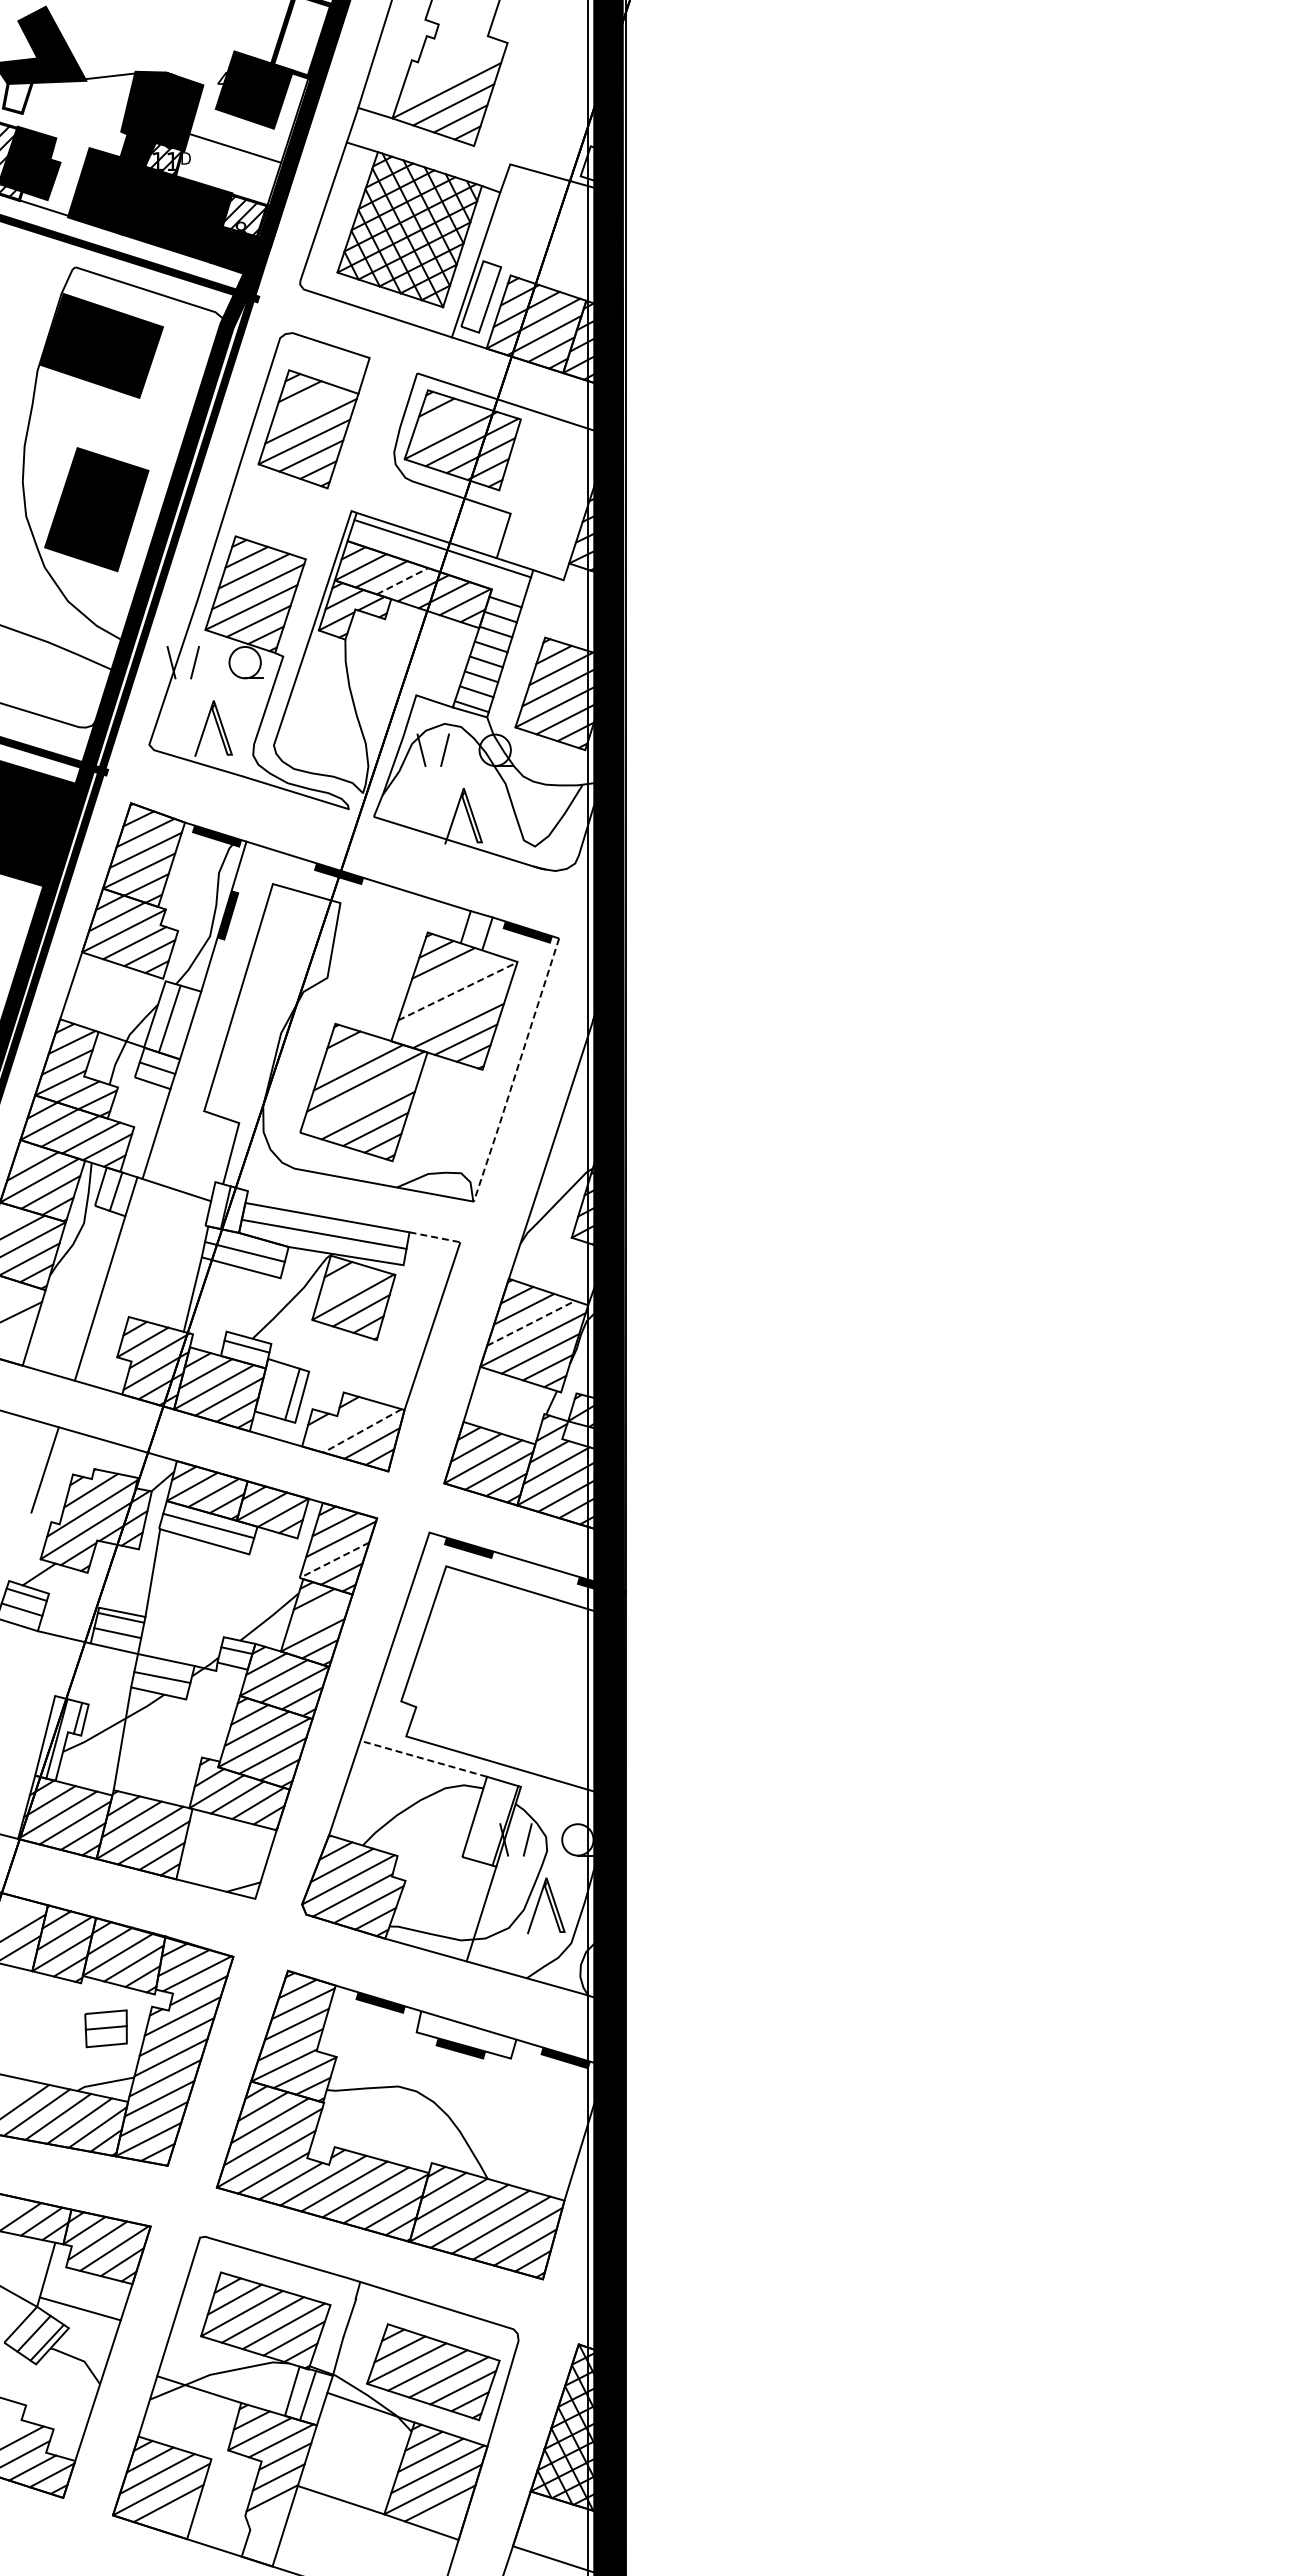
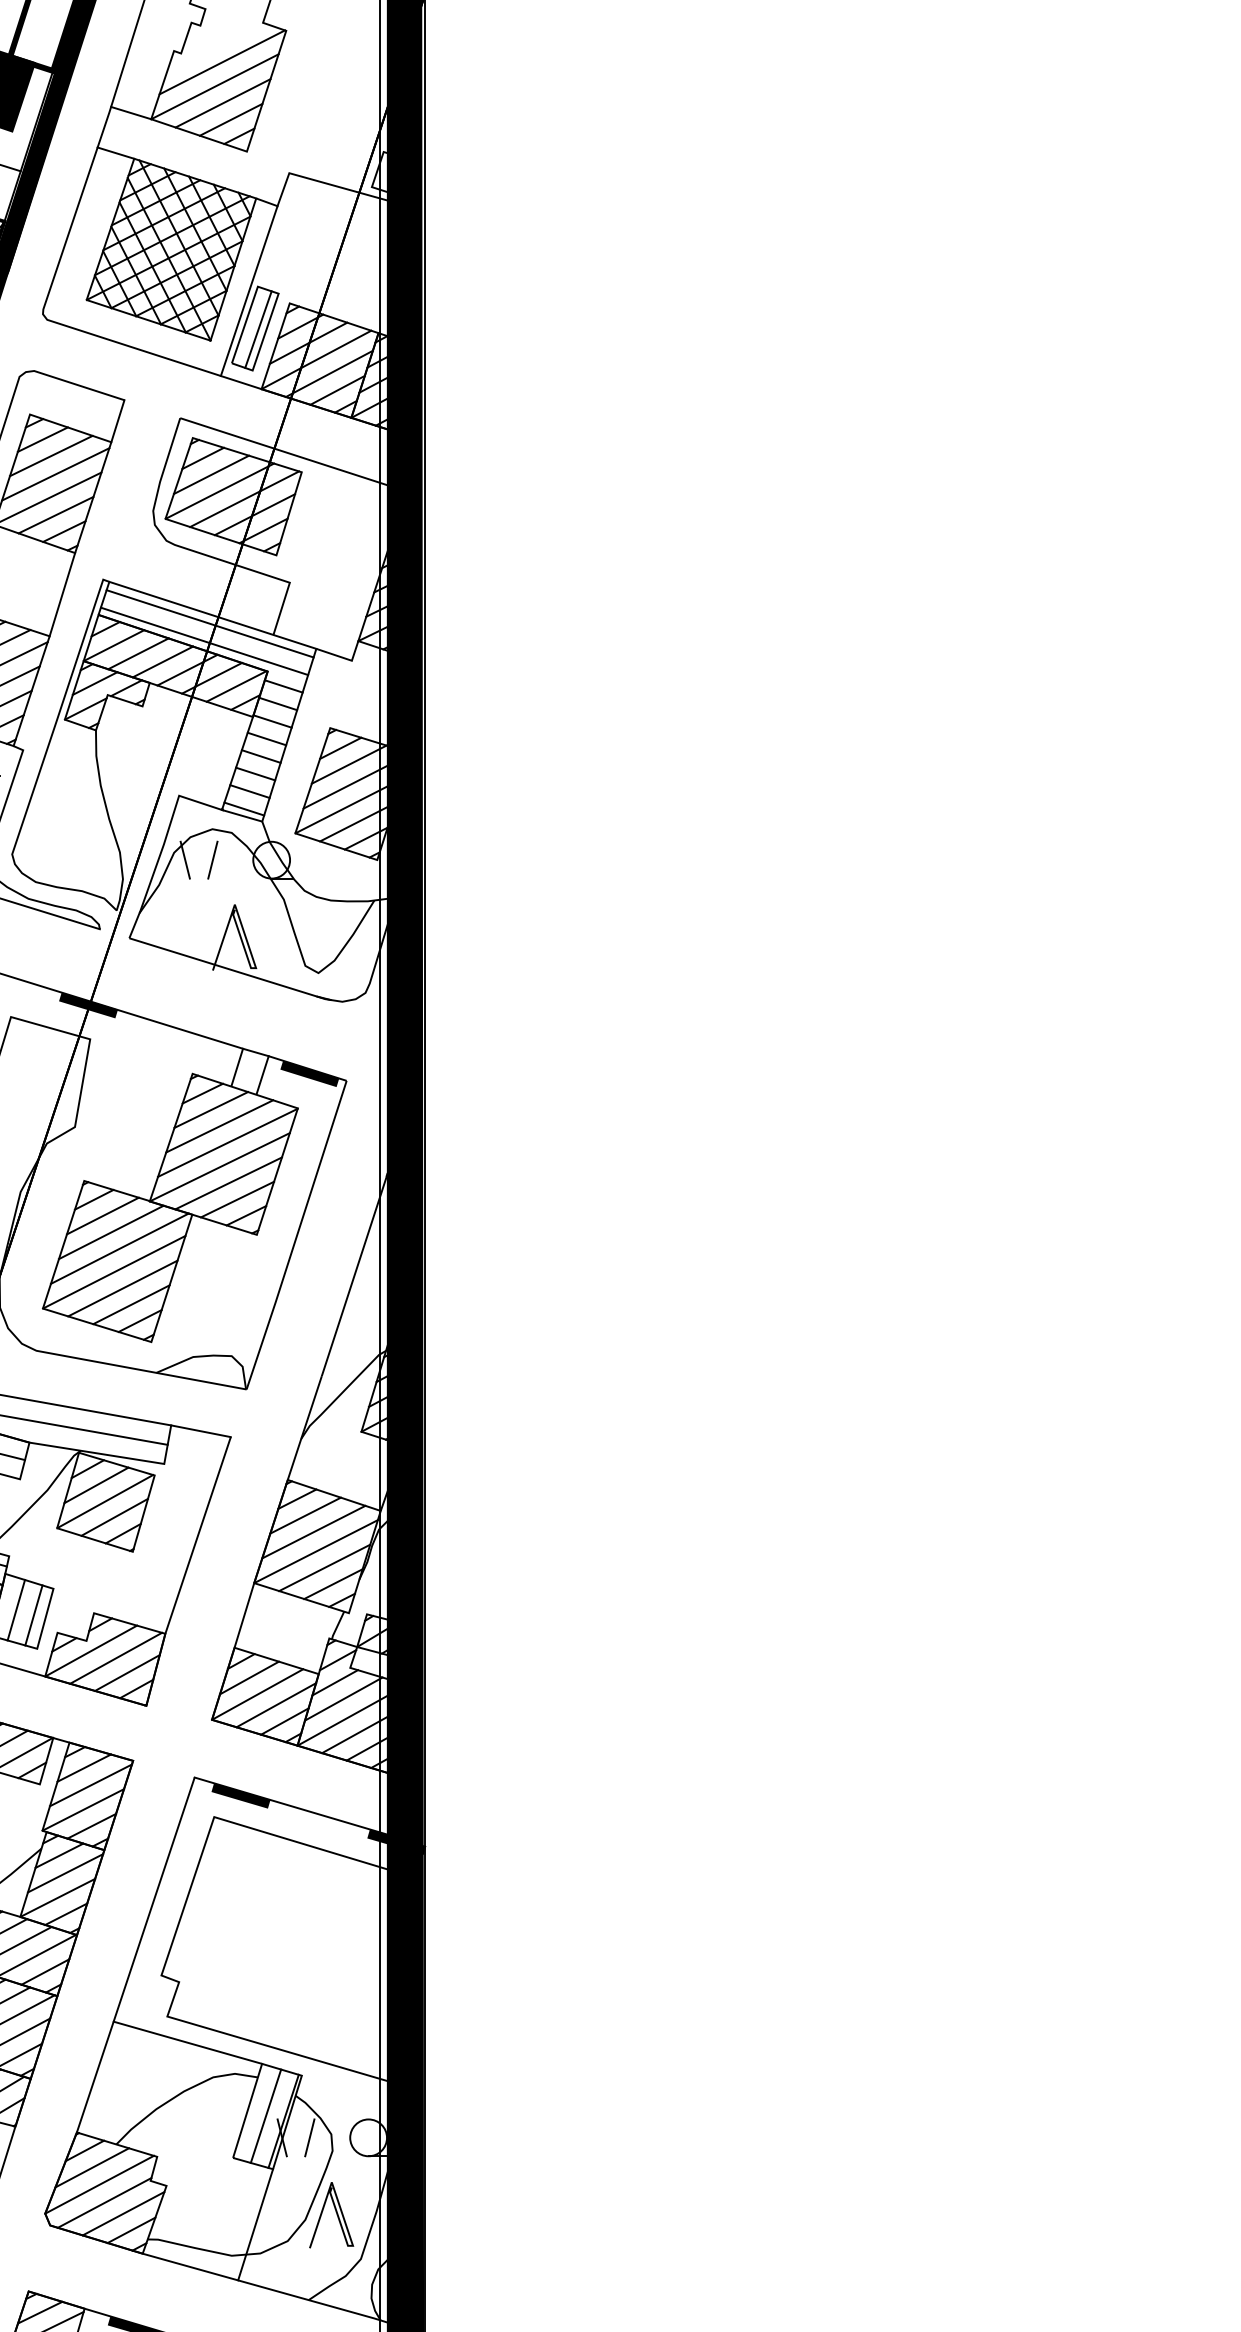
line: (452, 69) -> (221, 61), added
line: (483, 297) -> (257, 329), added
line: (307, 405) -> (51, 455), added
line: (443, 421) -> (211, 474), added
line: (316, 523) -> (62, 594), added
line: (437, 563) -> (204, 641), added
line: (402, 581) -> (162, 662), dashed -> solid
line: (450, 977) -> (219, 1126), added
line: (458, 991) -> (228, 1143), dashed -> solid
line: (450, 1012) -> (219, 1167), added
line: (350, 1053) -> (101, 1215), added
line: (516, 1071) -> (296, 1236), dashed -> solid
line: (360, 1101) -> (113, 1272), added
line: (434, 1237) -> (200, 1431), dashed -> solid
line: (345, 1283) -> (96, 1485), added
line: (531, 1323) -> (314, 1532), dashed -> solid
line: (277, 1389) -> (16, 1609), added
line: (341, 1424) -> (91, 1650), added
line: (362, 1430) -> (116, 1657), dashed -> solid
line: (334, 1560) -> (83, 1810), dashed -> solid
line: (319, 1613) -> (65, 1872), added
line: (423, 1758) -> (187, 2042), dashed -> solid
line: (490, 1821) -> (266, 2116), added

